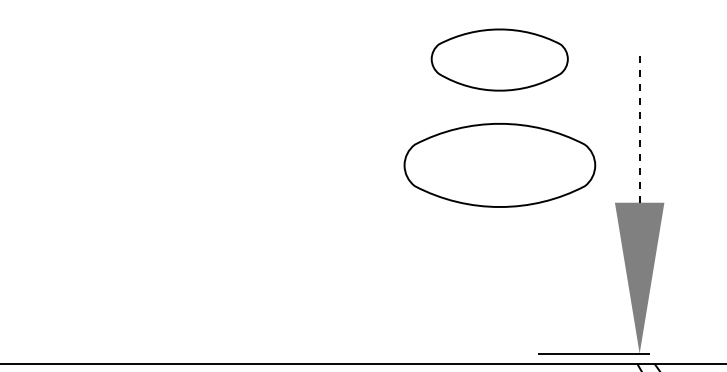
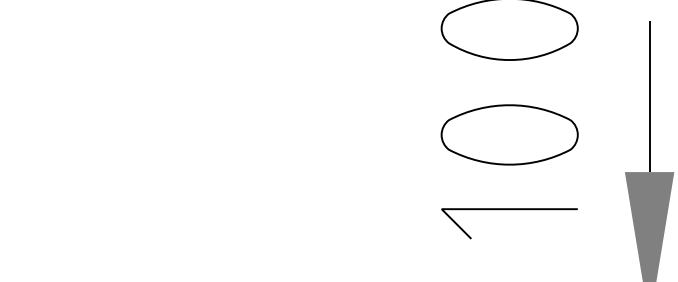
line: (639, 126) -> (649, 95), dashed -> solid
part: (499, 165) -> (509, 134), size x0.71
line: (499, 240) -> (509, 209), added

